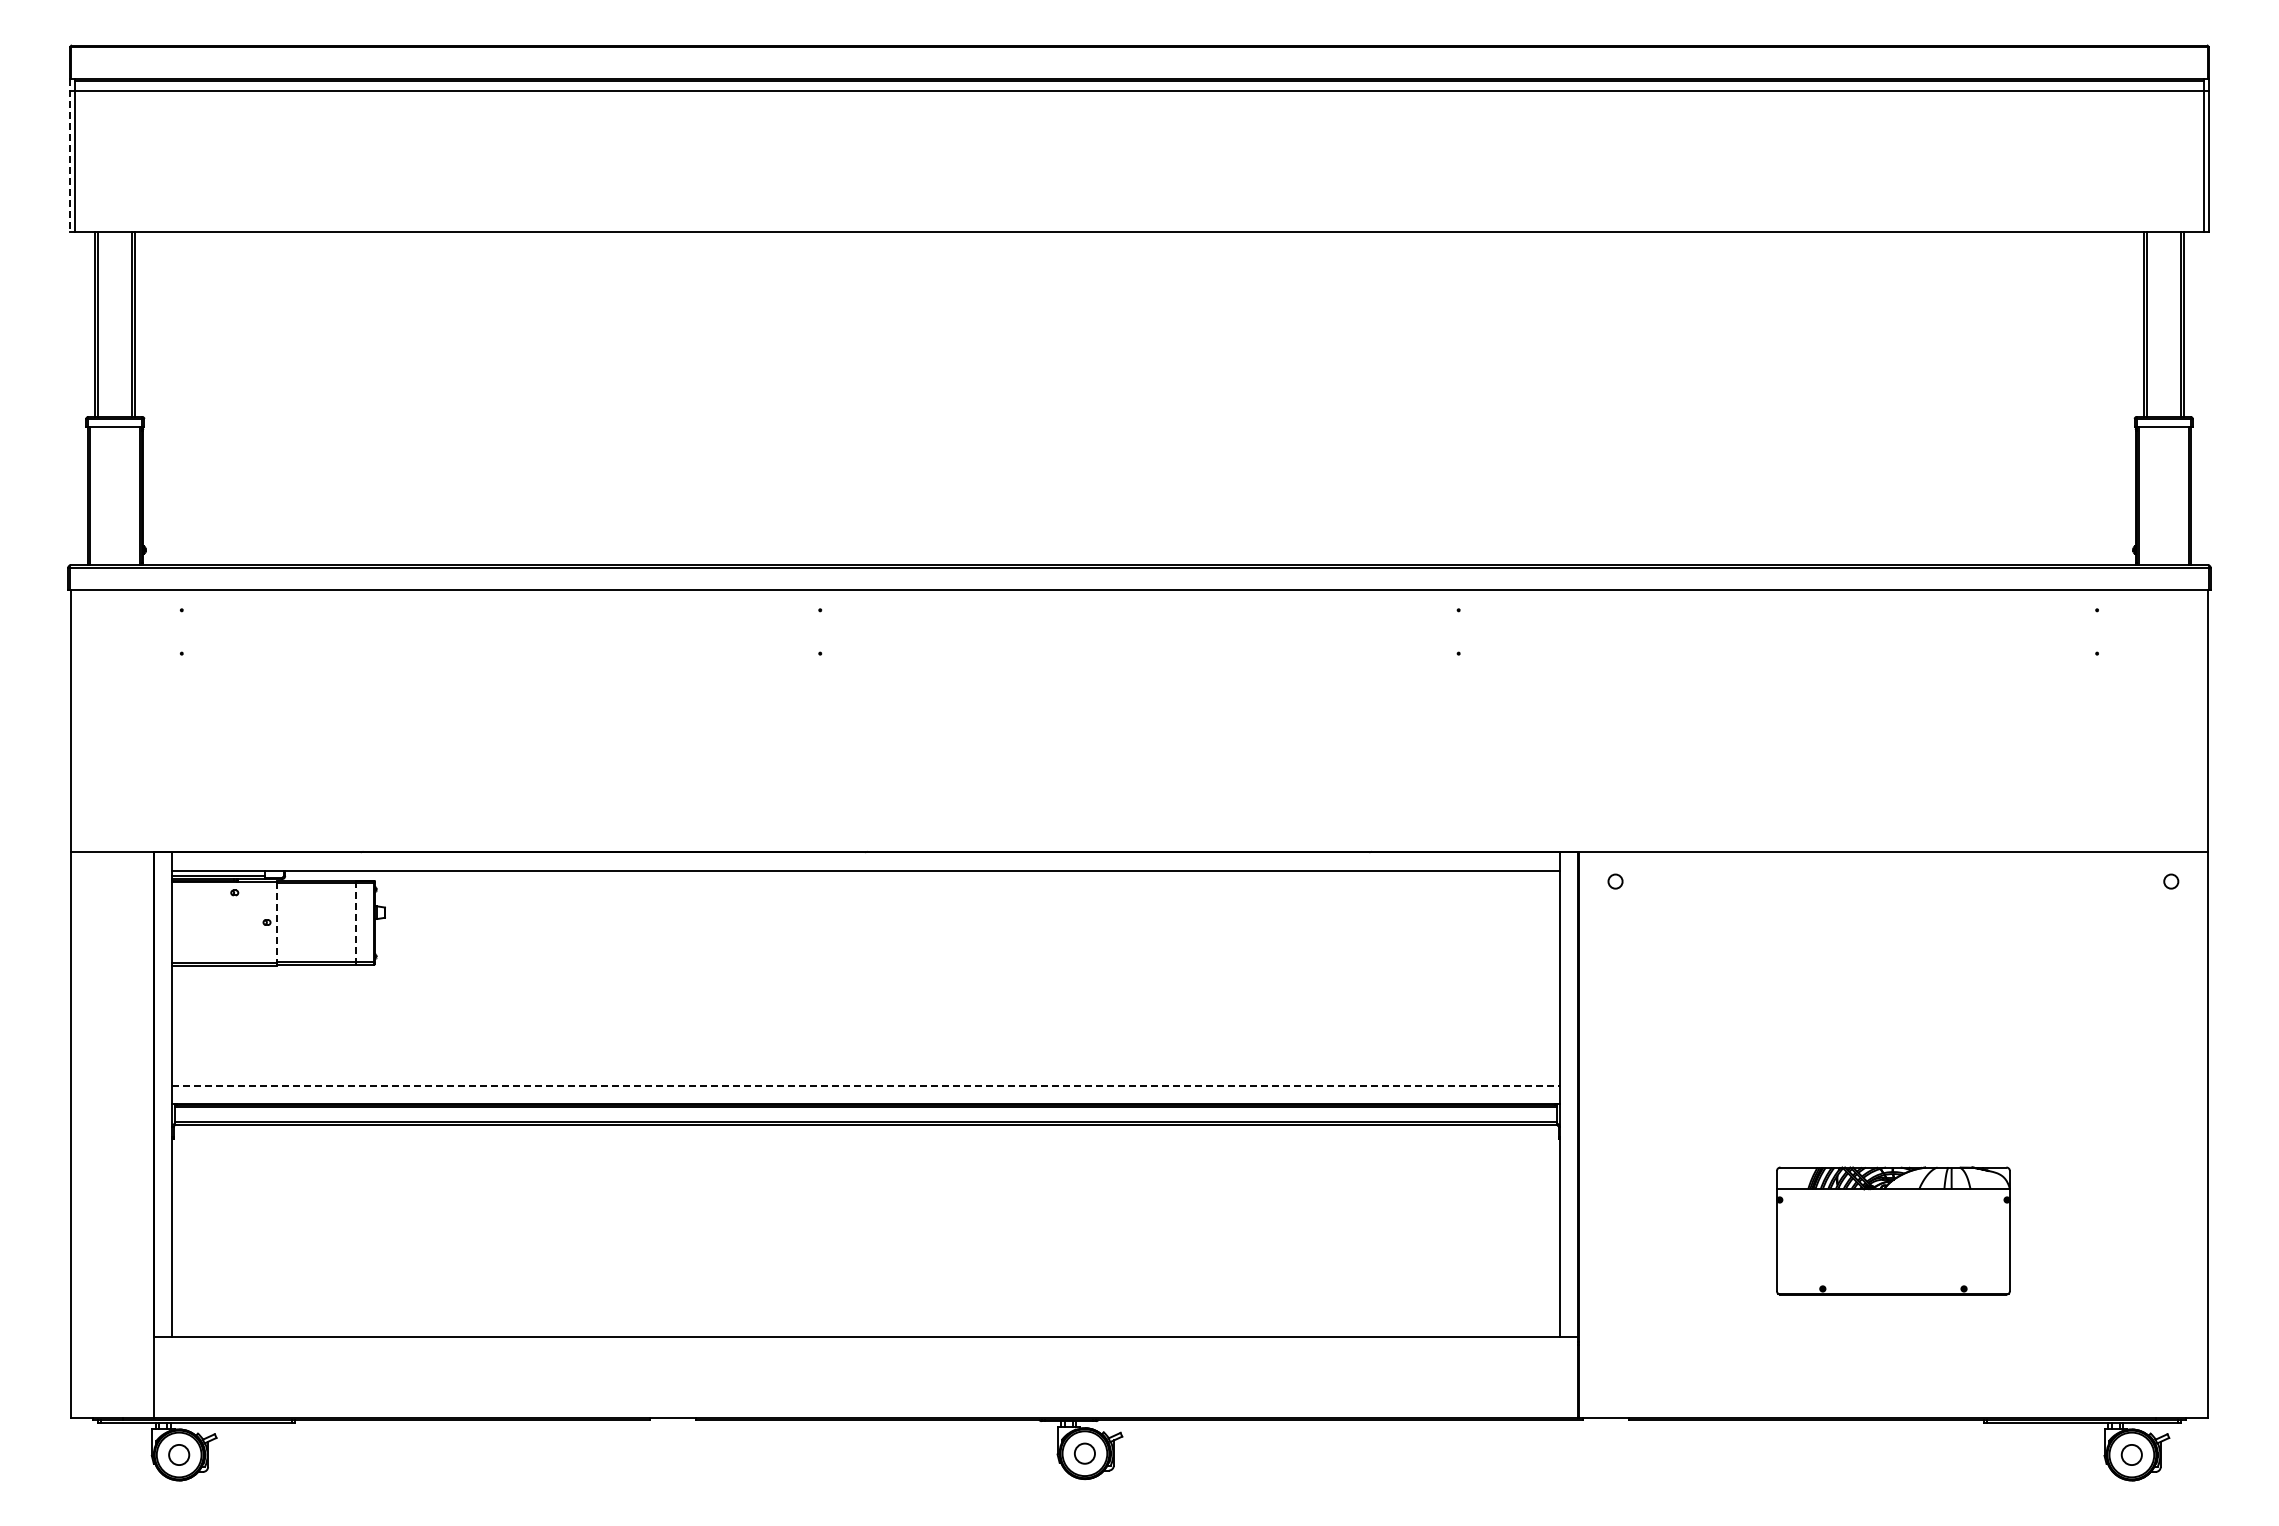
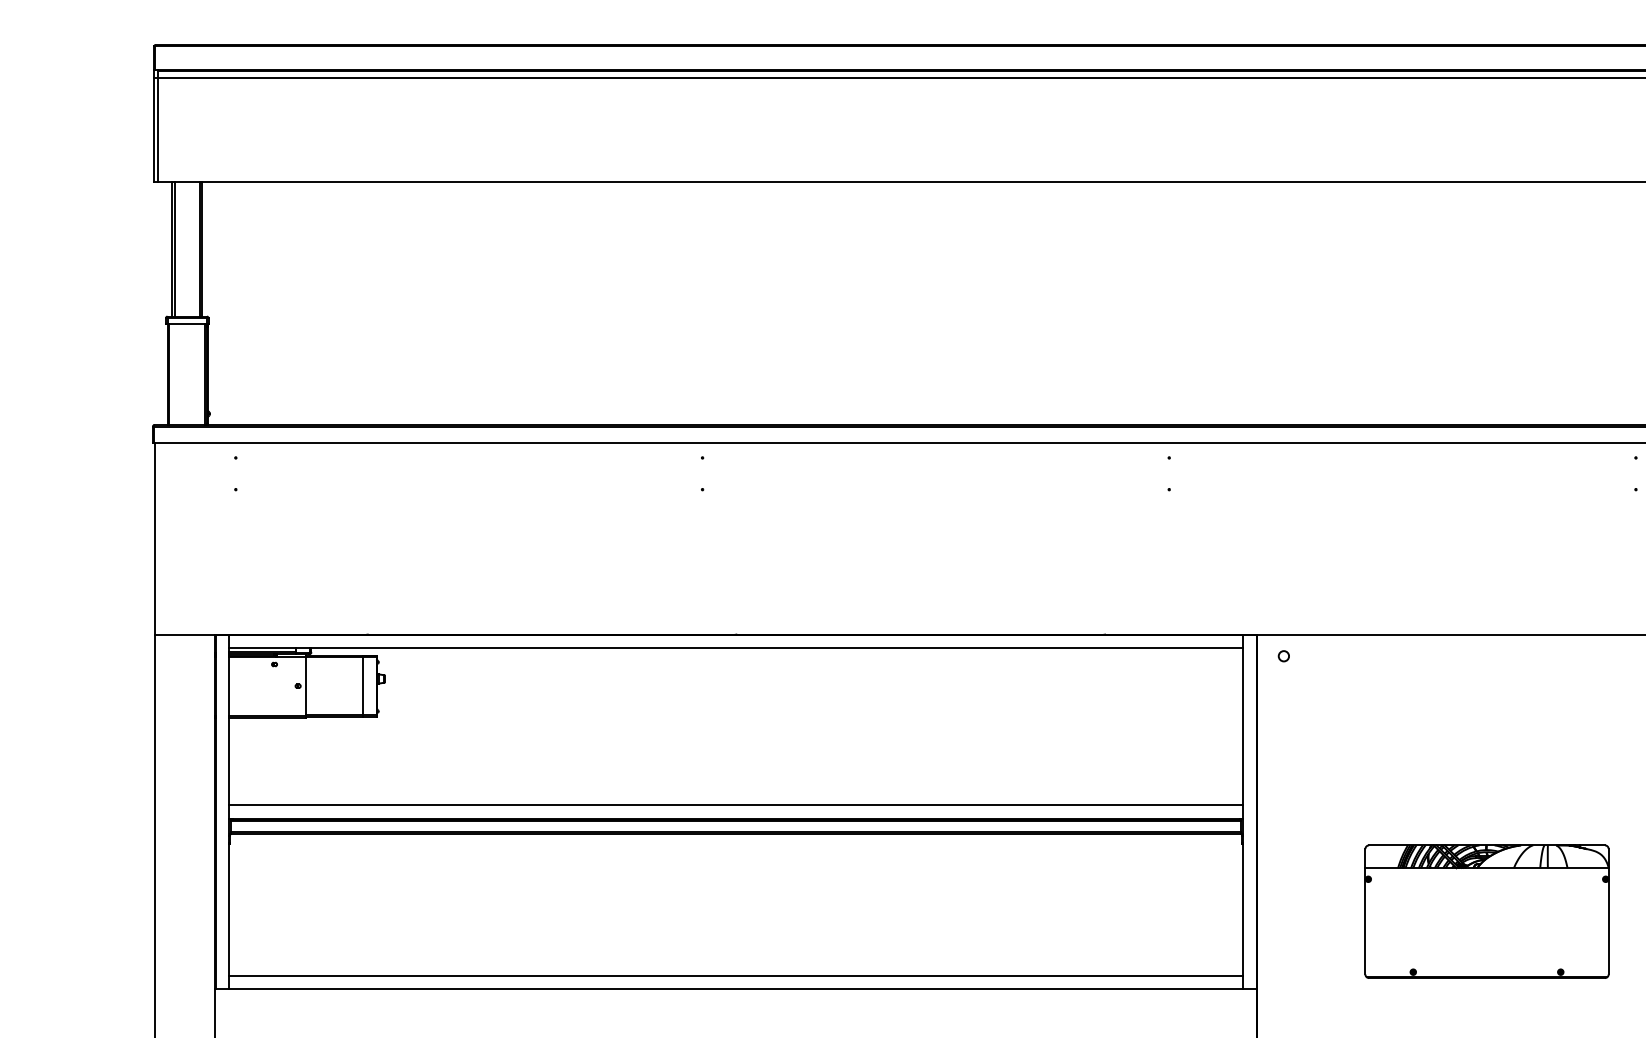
line: (70, 156) -> (154, 126), dashed -> solid
line: (277, 922) -> (305, 686), dashed -> solid
line: (355, 922) -> (362, 686), dashed -> solid
line: (866, 1085) -> (736, 805), dashed -> solid
part: (1893, 1230) -> (1487, 911), size x1.43
line: (866, 1318) -> (736, 975), added

